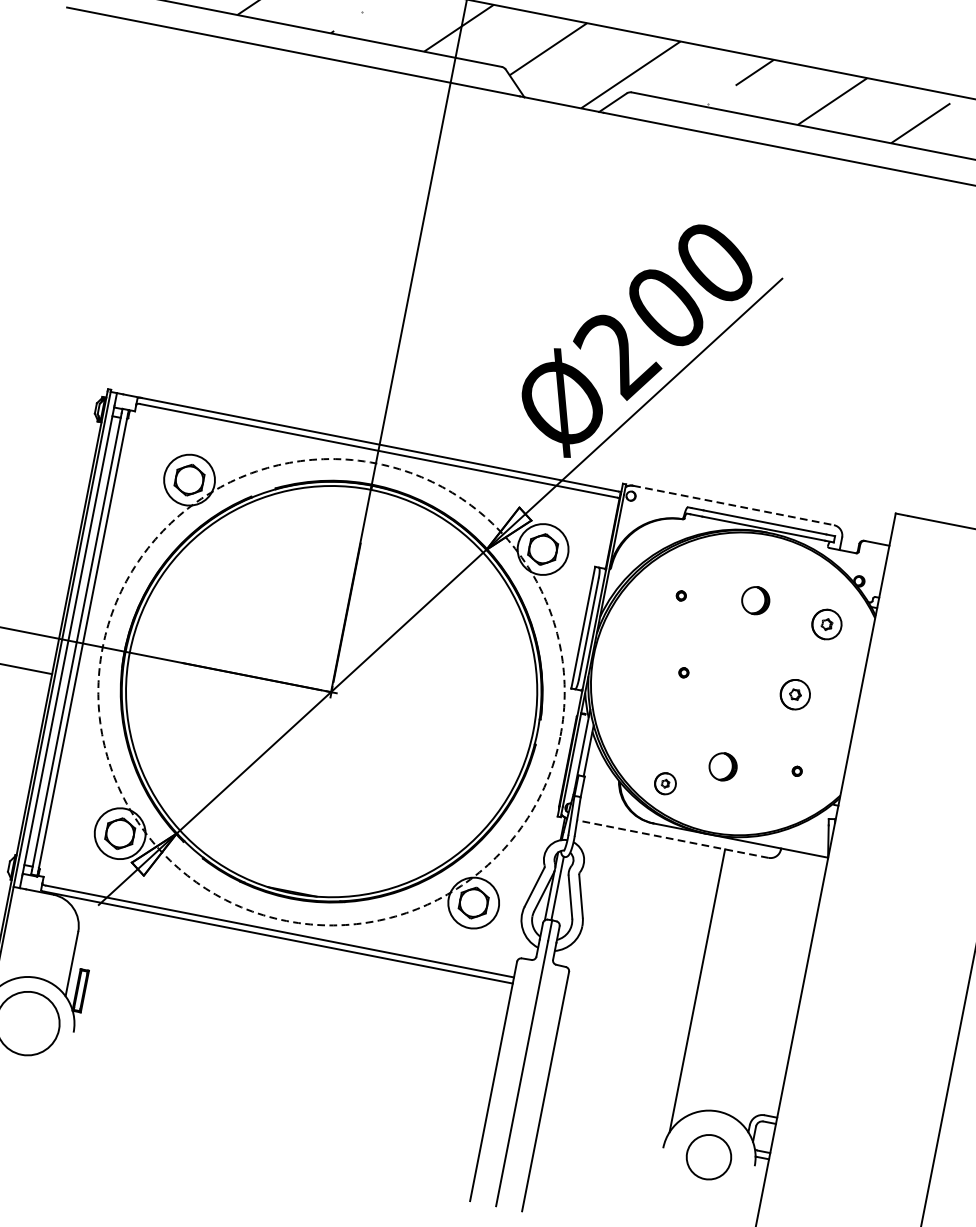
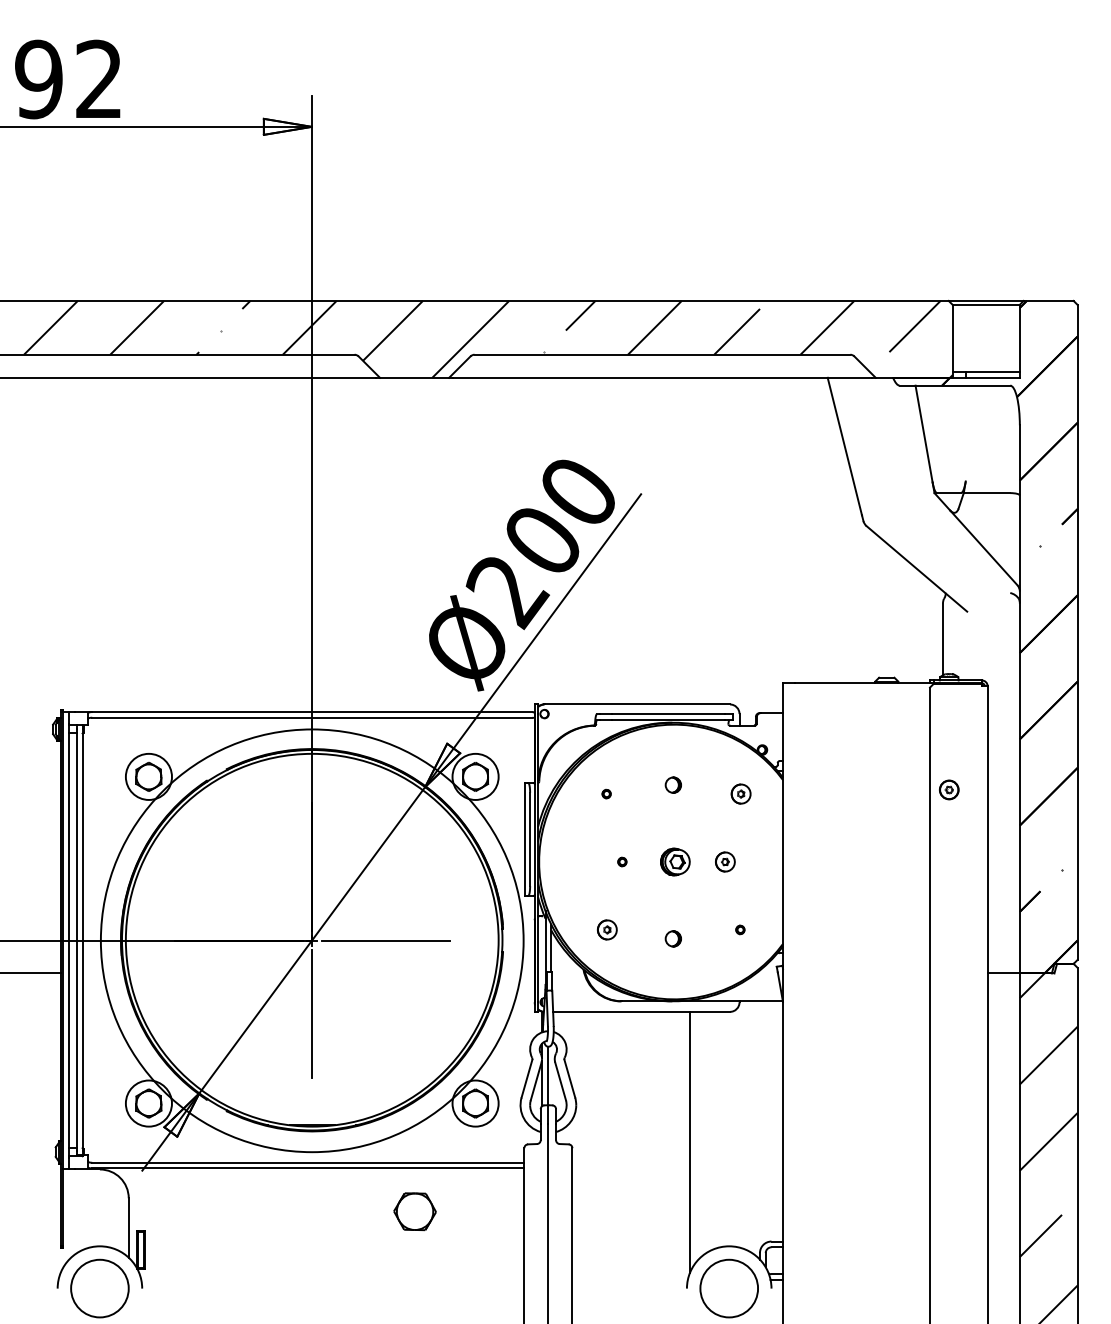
line: (733, 505) -> (637, 704), dashed -> solid
part: (754, 599) -> (672, 784), size x0.62
part: (826, 623) -> (740, 793), size x0.71
part: (741, 683) -> (675, 861), added
circle: (330, 691) -> (311, 940), dashed -> solid
part: (795, 694) -> (725, 861), size x0.71
line: (410, 707) -> (385, 940), added
part: (721, 766) -> (672, 938), size x0.62
line: (316, 772) -> (312, 1014), added
part: (665, 783) -> (607, 929), moved
line: (672, 838) -> (641, 1011), dashed -> solid
part: (384, 1006) -> (414, 1211), added
circle: (709, 1157) -> (729, 1288), size x1.43

